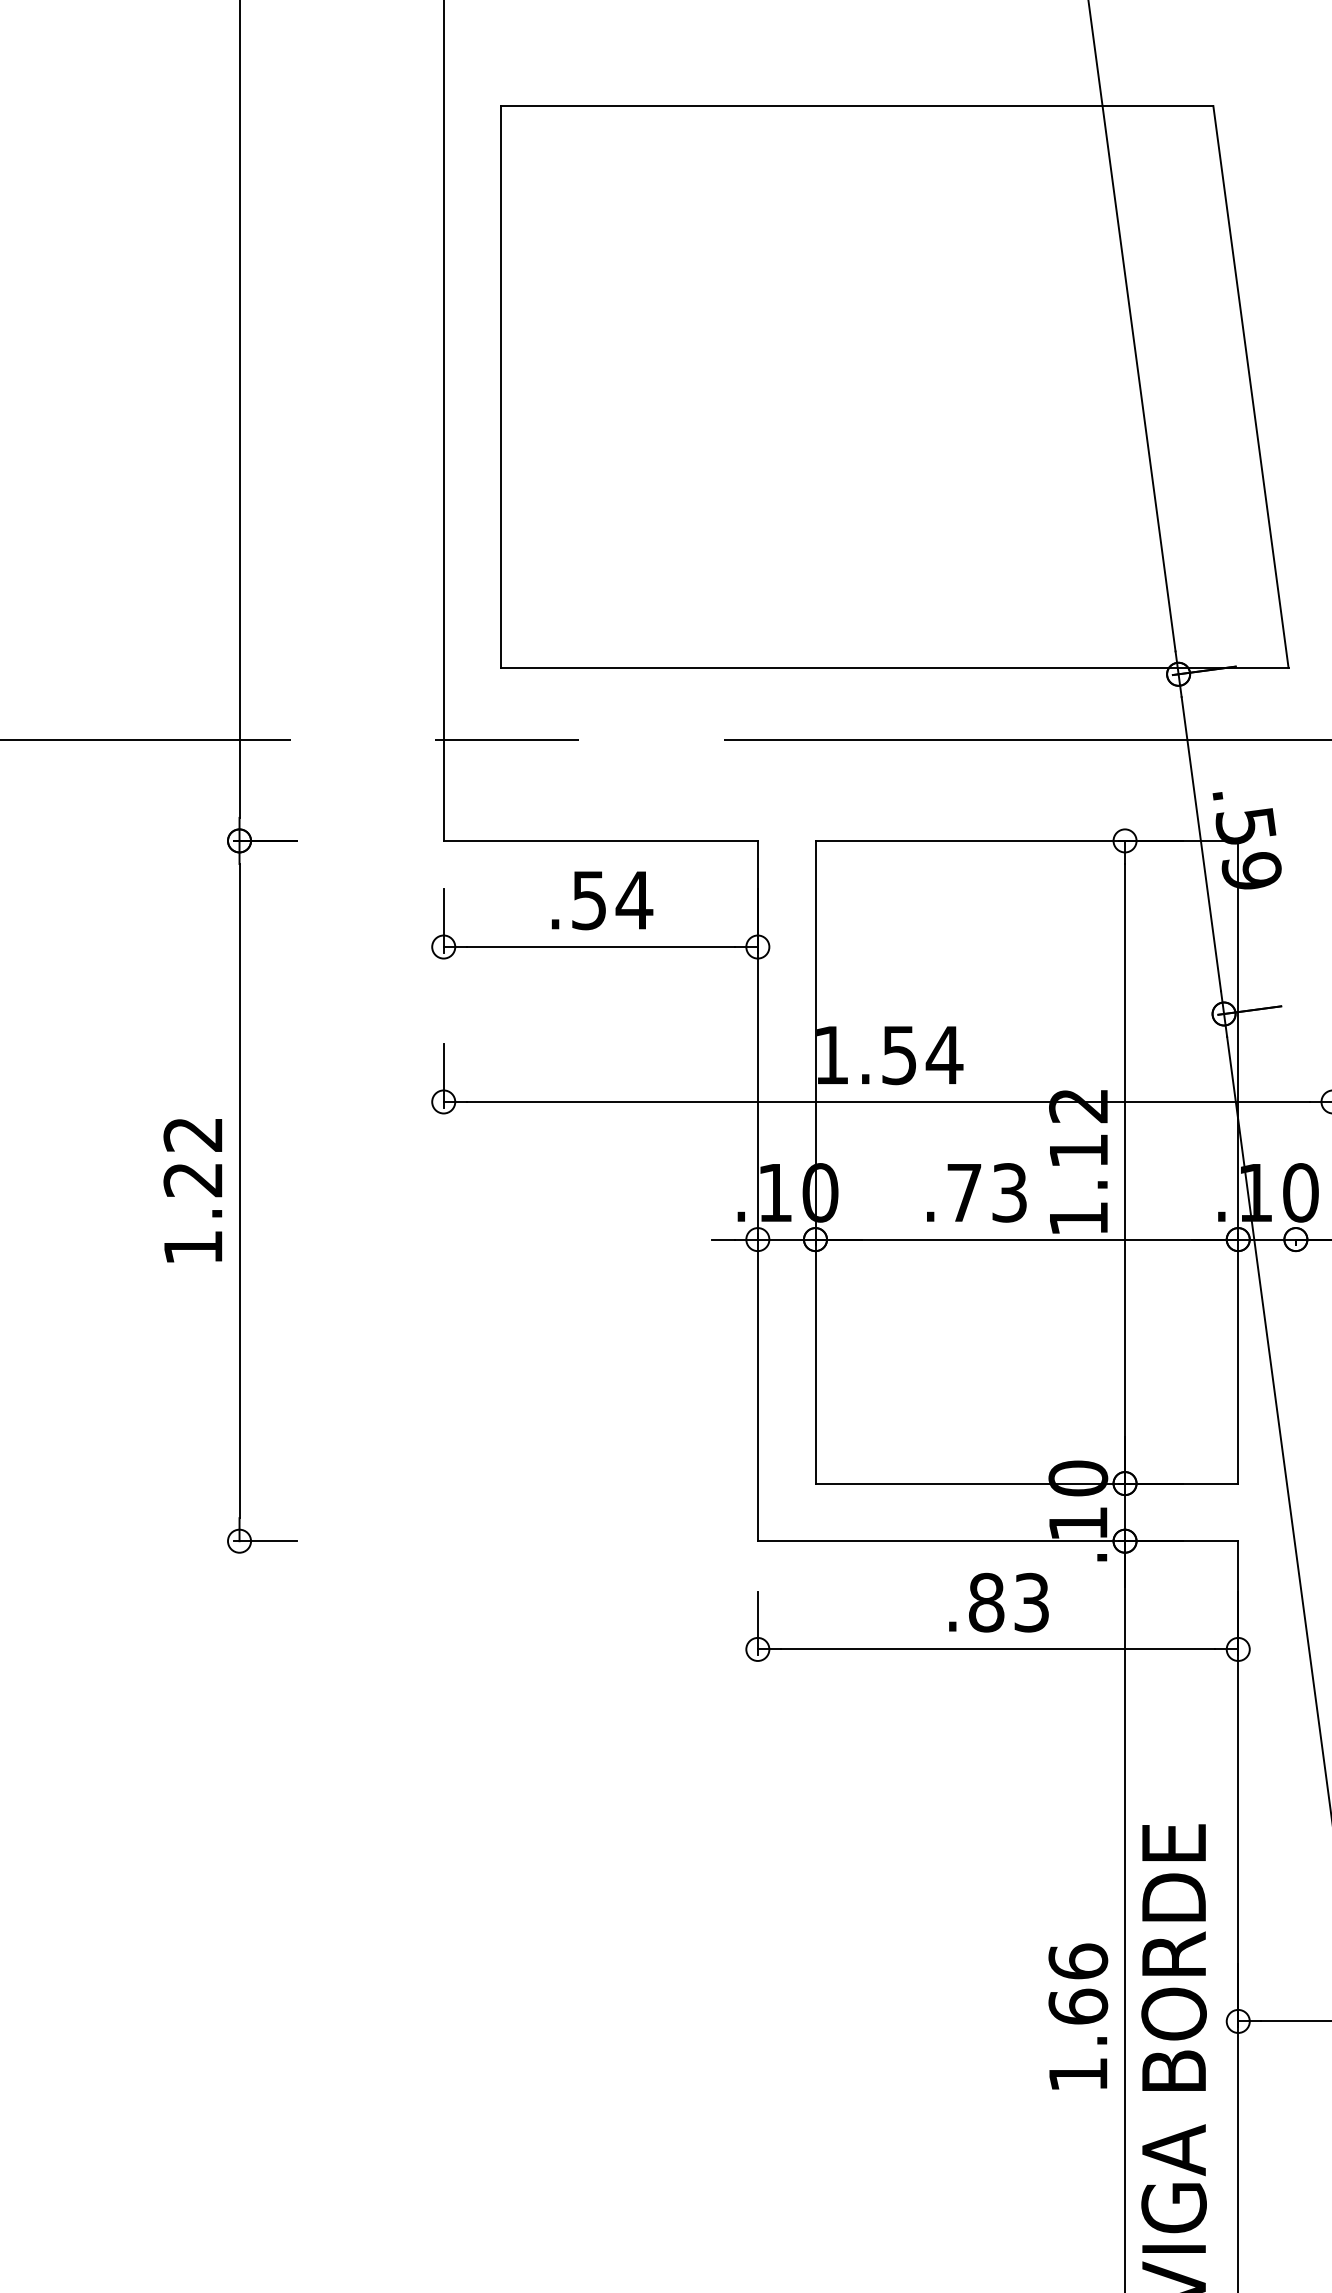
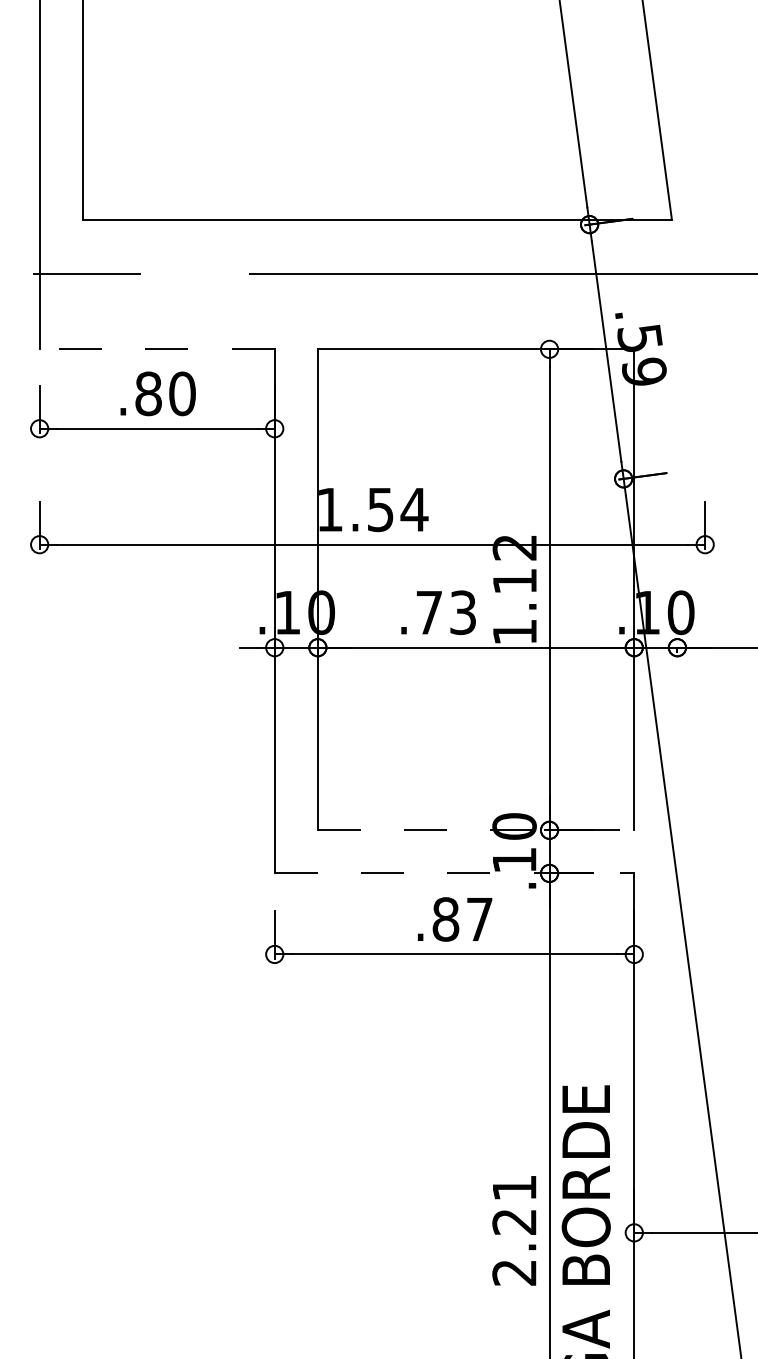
line: (600, 840) -> (156, 349), solid -> dashed
text: (612, 900) -> (165, 393), .54 -> .80
line: (1027, 1483) -> (476, 830), solid -> dashed
line: (998, 1541) -> (454, 873), solid -> dashed
text: (1031, 1602) -> (479, 919), .83 -> .87
text: (1078, 2017) -> (514, 1229), 1.66 -> 2.21

